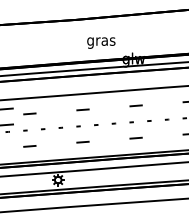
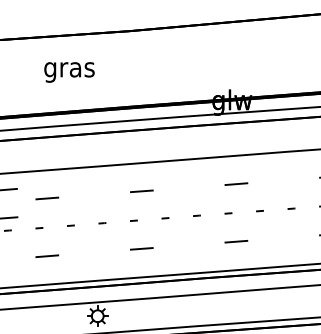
text: (101, 42) -> (69, 71), moved

